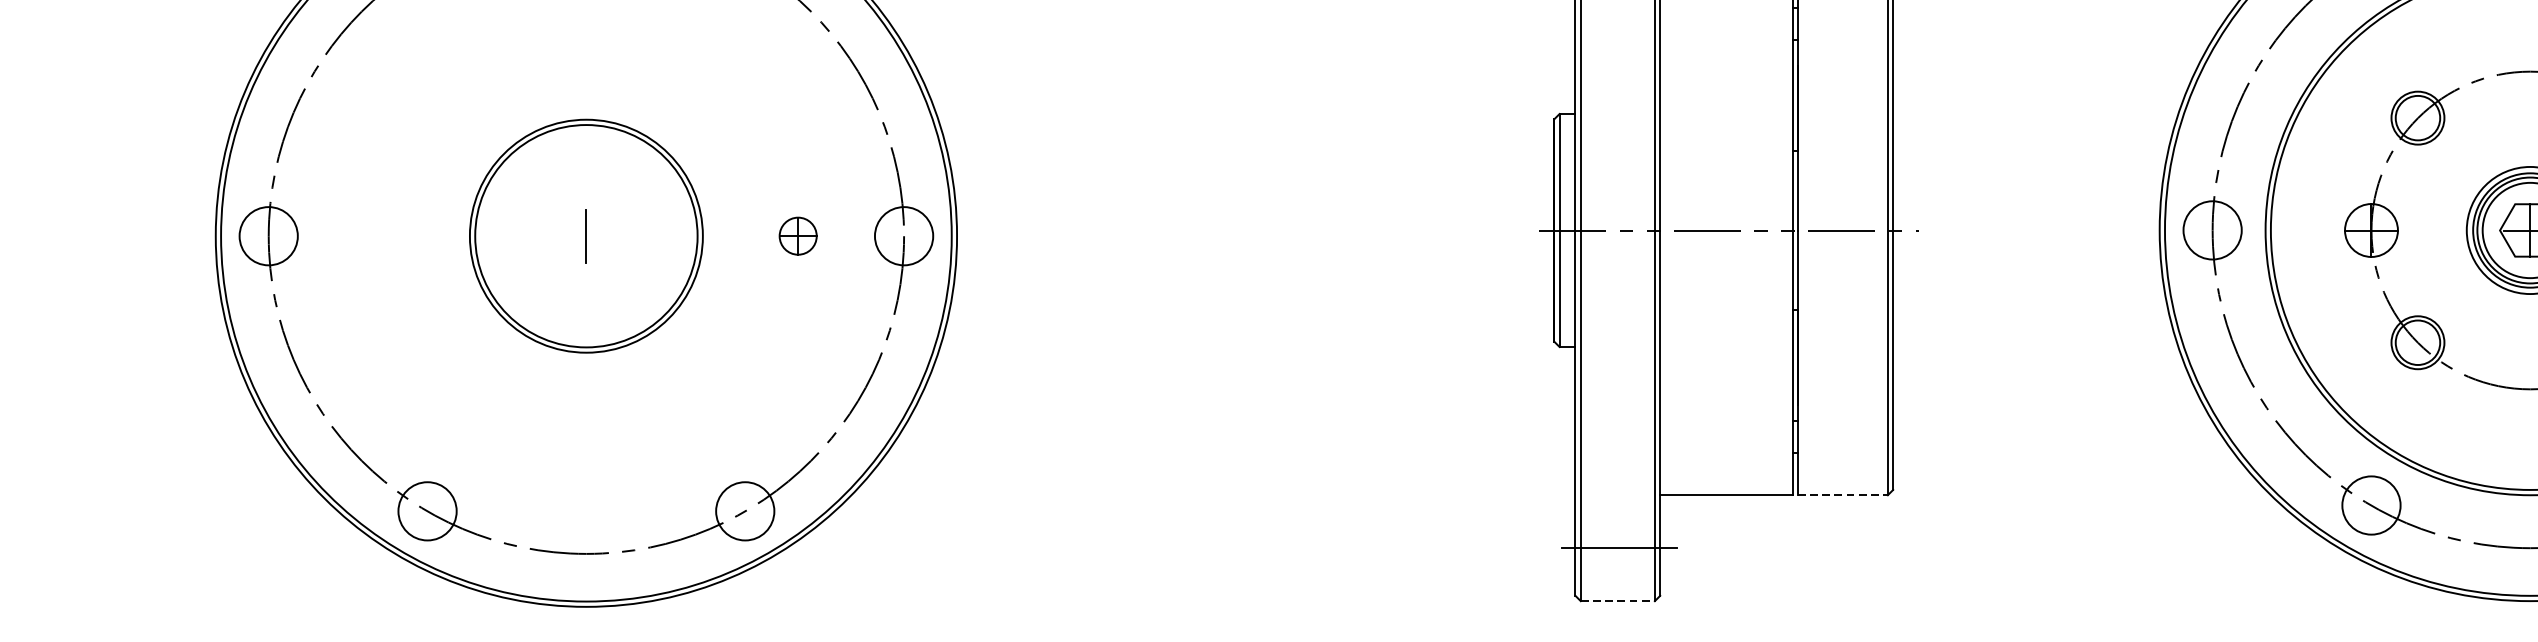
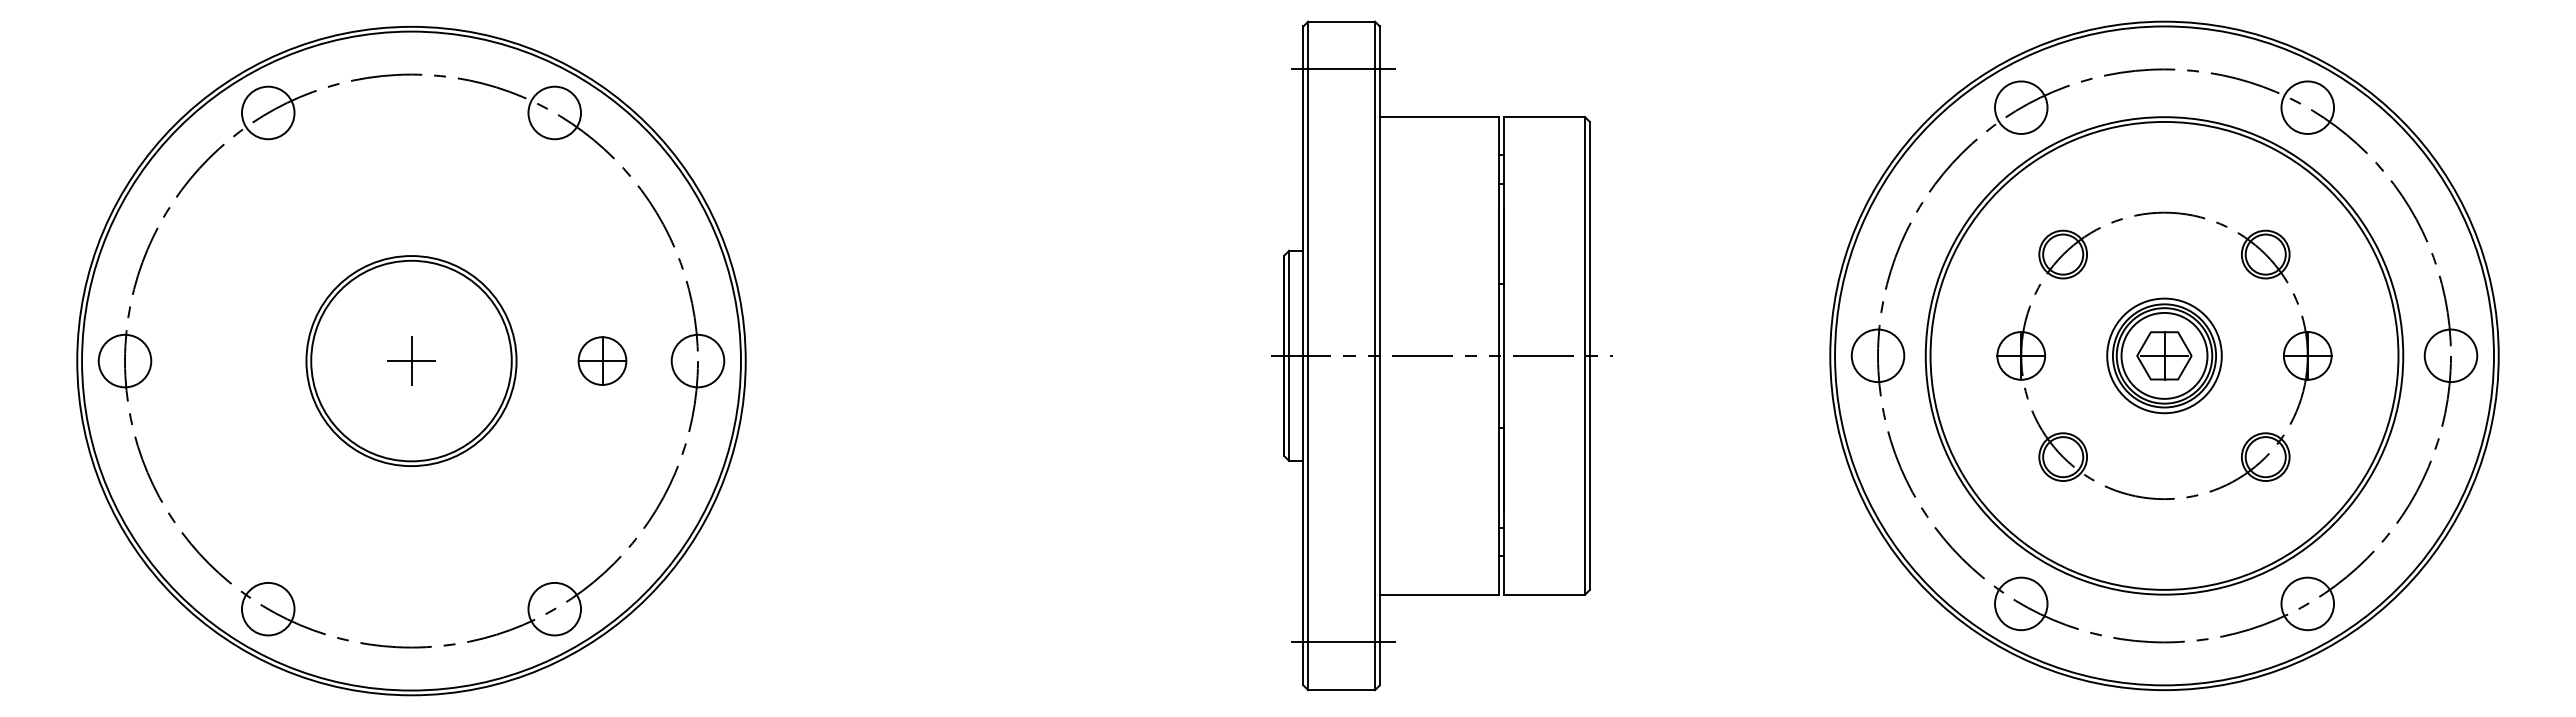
part: (798, 235) -> (602, 360), size x1.43
line: (586, 236) -> (411, 361), added
line: (1842, 495) -> (1544, 594), dashed -> solid
line: (1618, 601) -> (1342, 690), dashed -> solid

